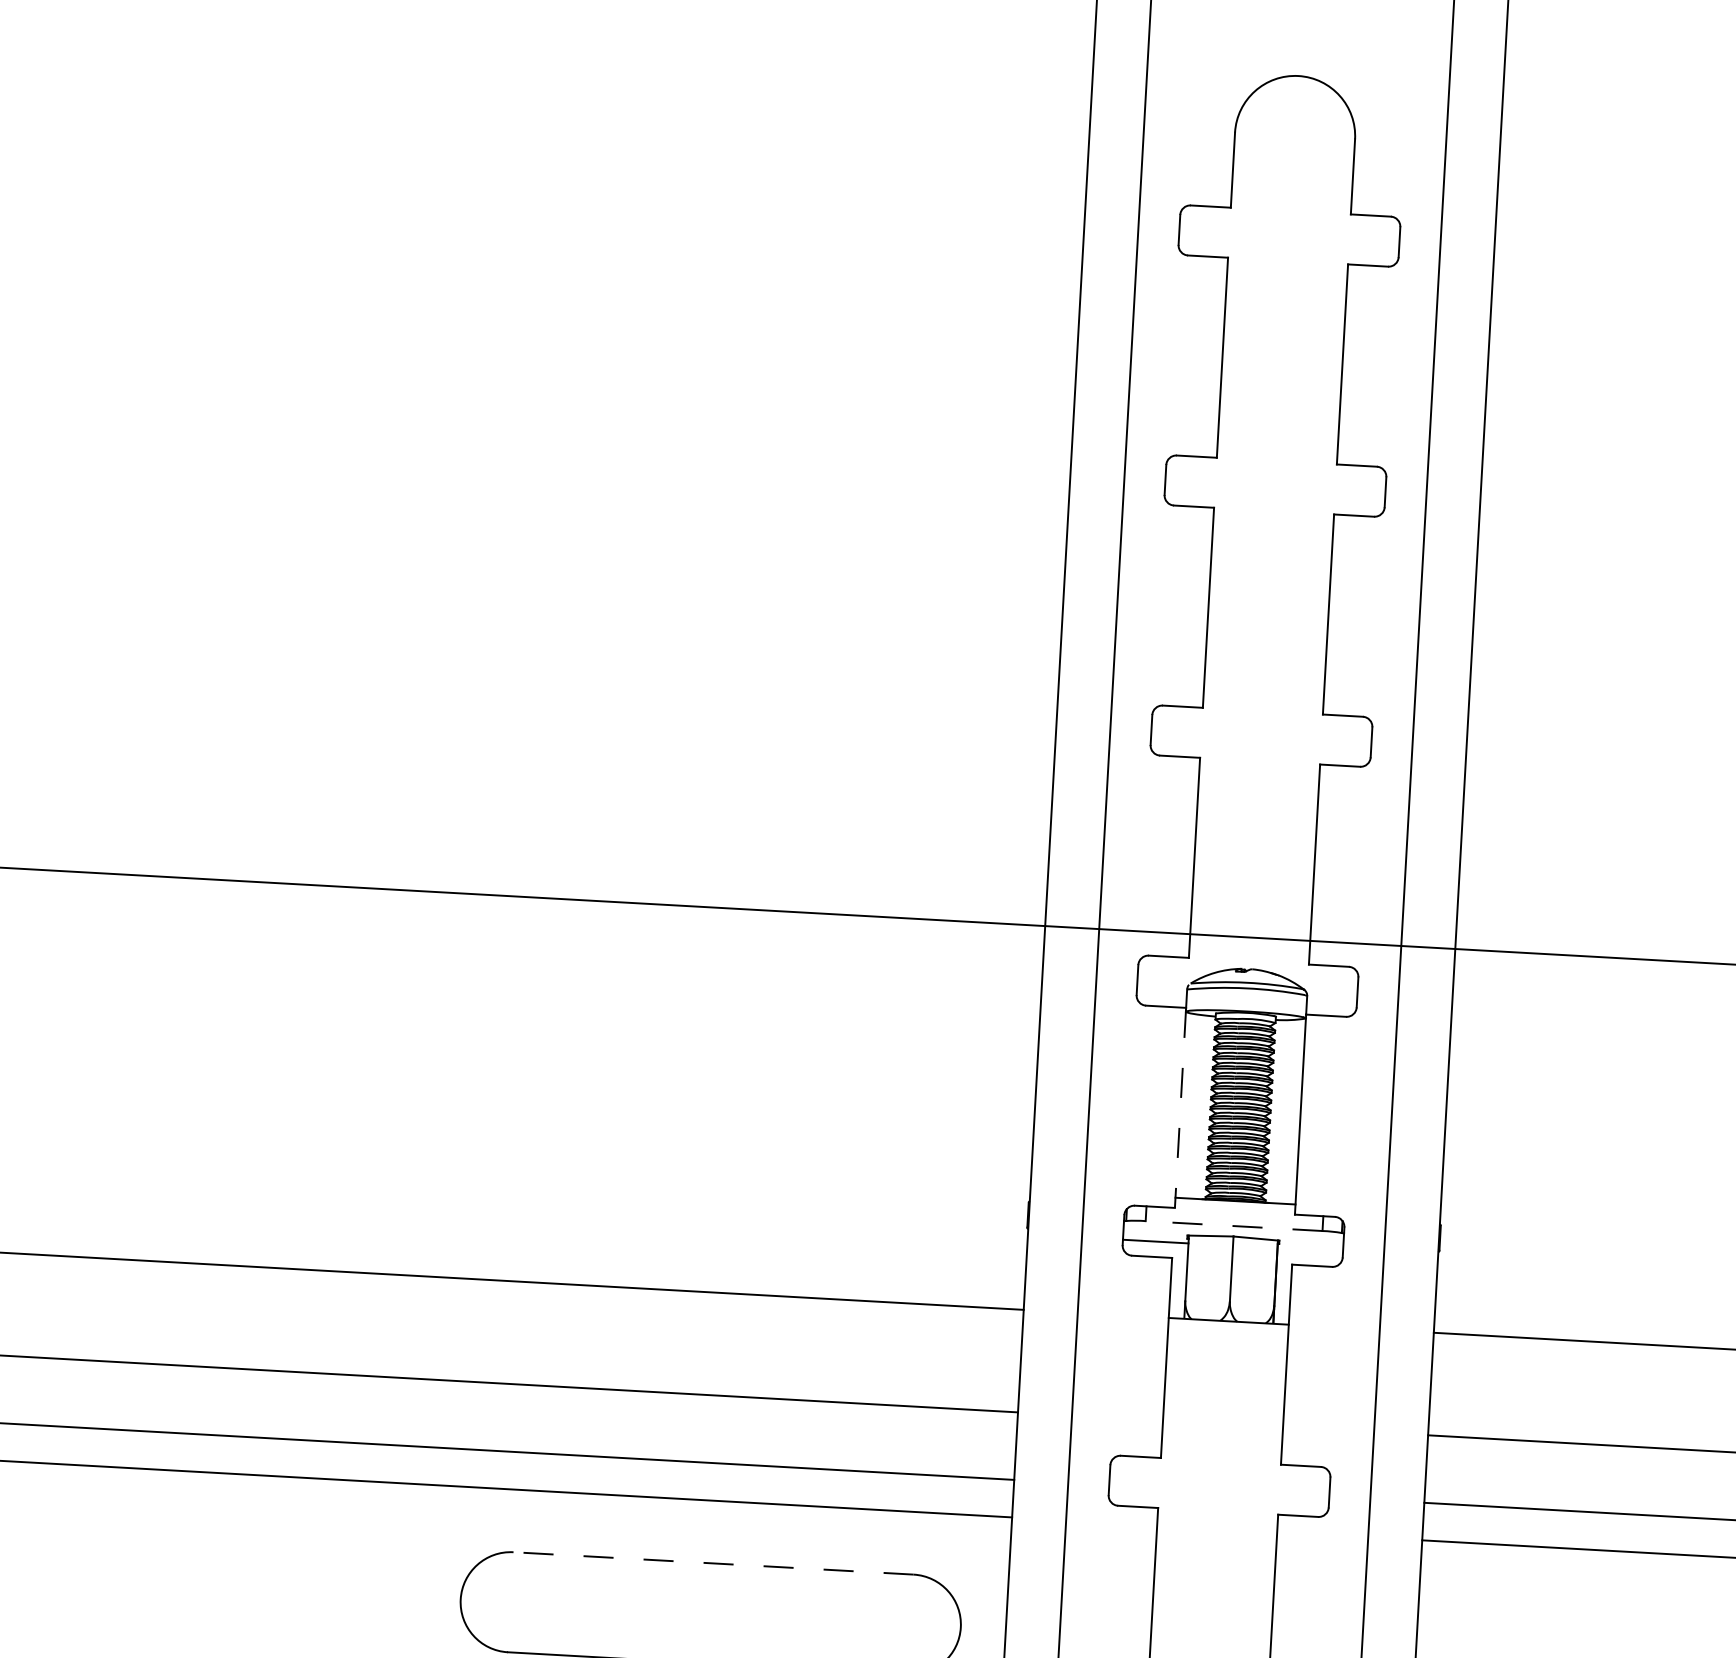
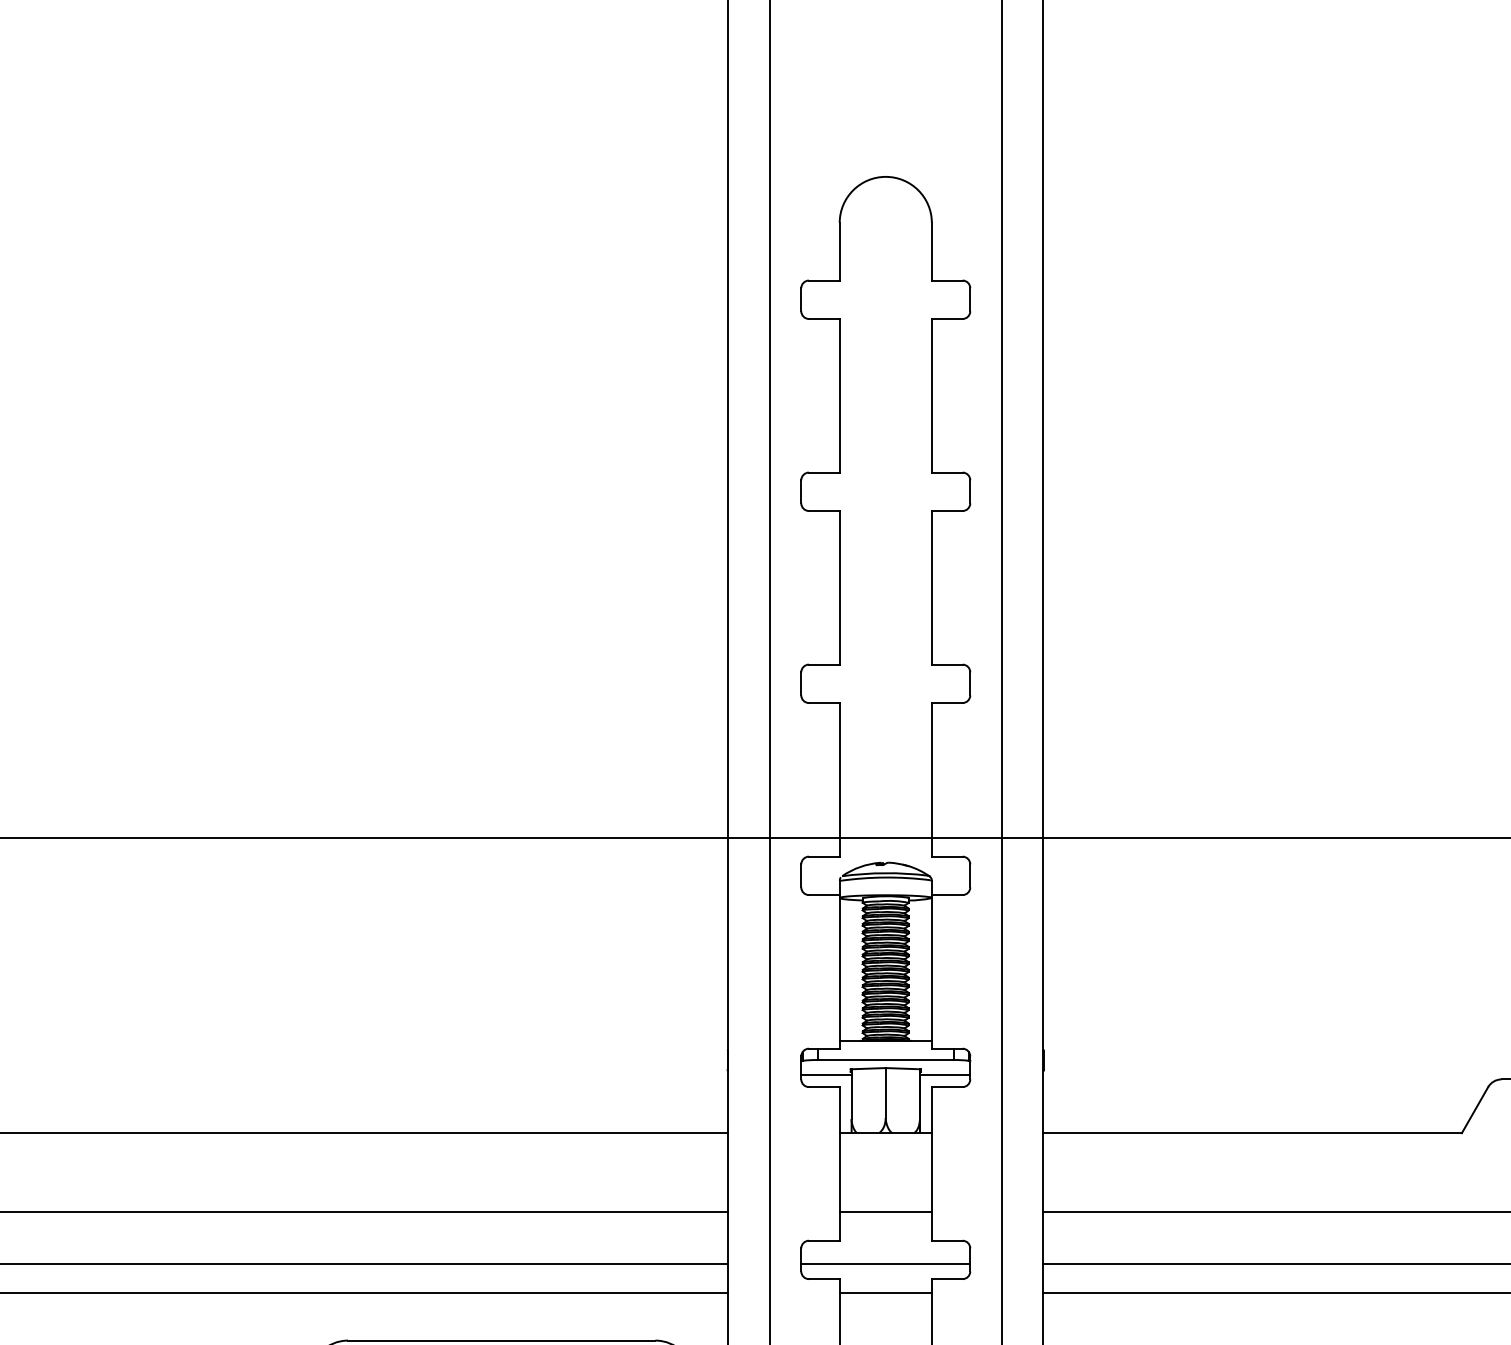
line: (1180, 1107) -> (839, 971), dashed -> solid
line: (1233, 1226) -> (885, 1060), dashed -> solid
line: (1309, 1250) -> (944, 1075), added
line: (1222, 1423) -> (885, 1211), added
line: (1218, 1490) -> (885, 1263), added
line: (1216, 1528) -> (885, 1292), added
line: (713, 1563) -> (501, 1340), dashed -> solid

